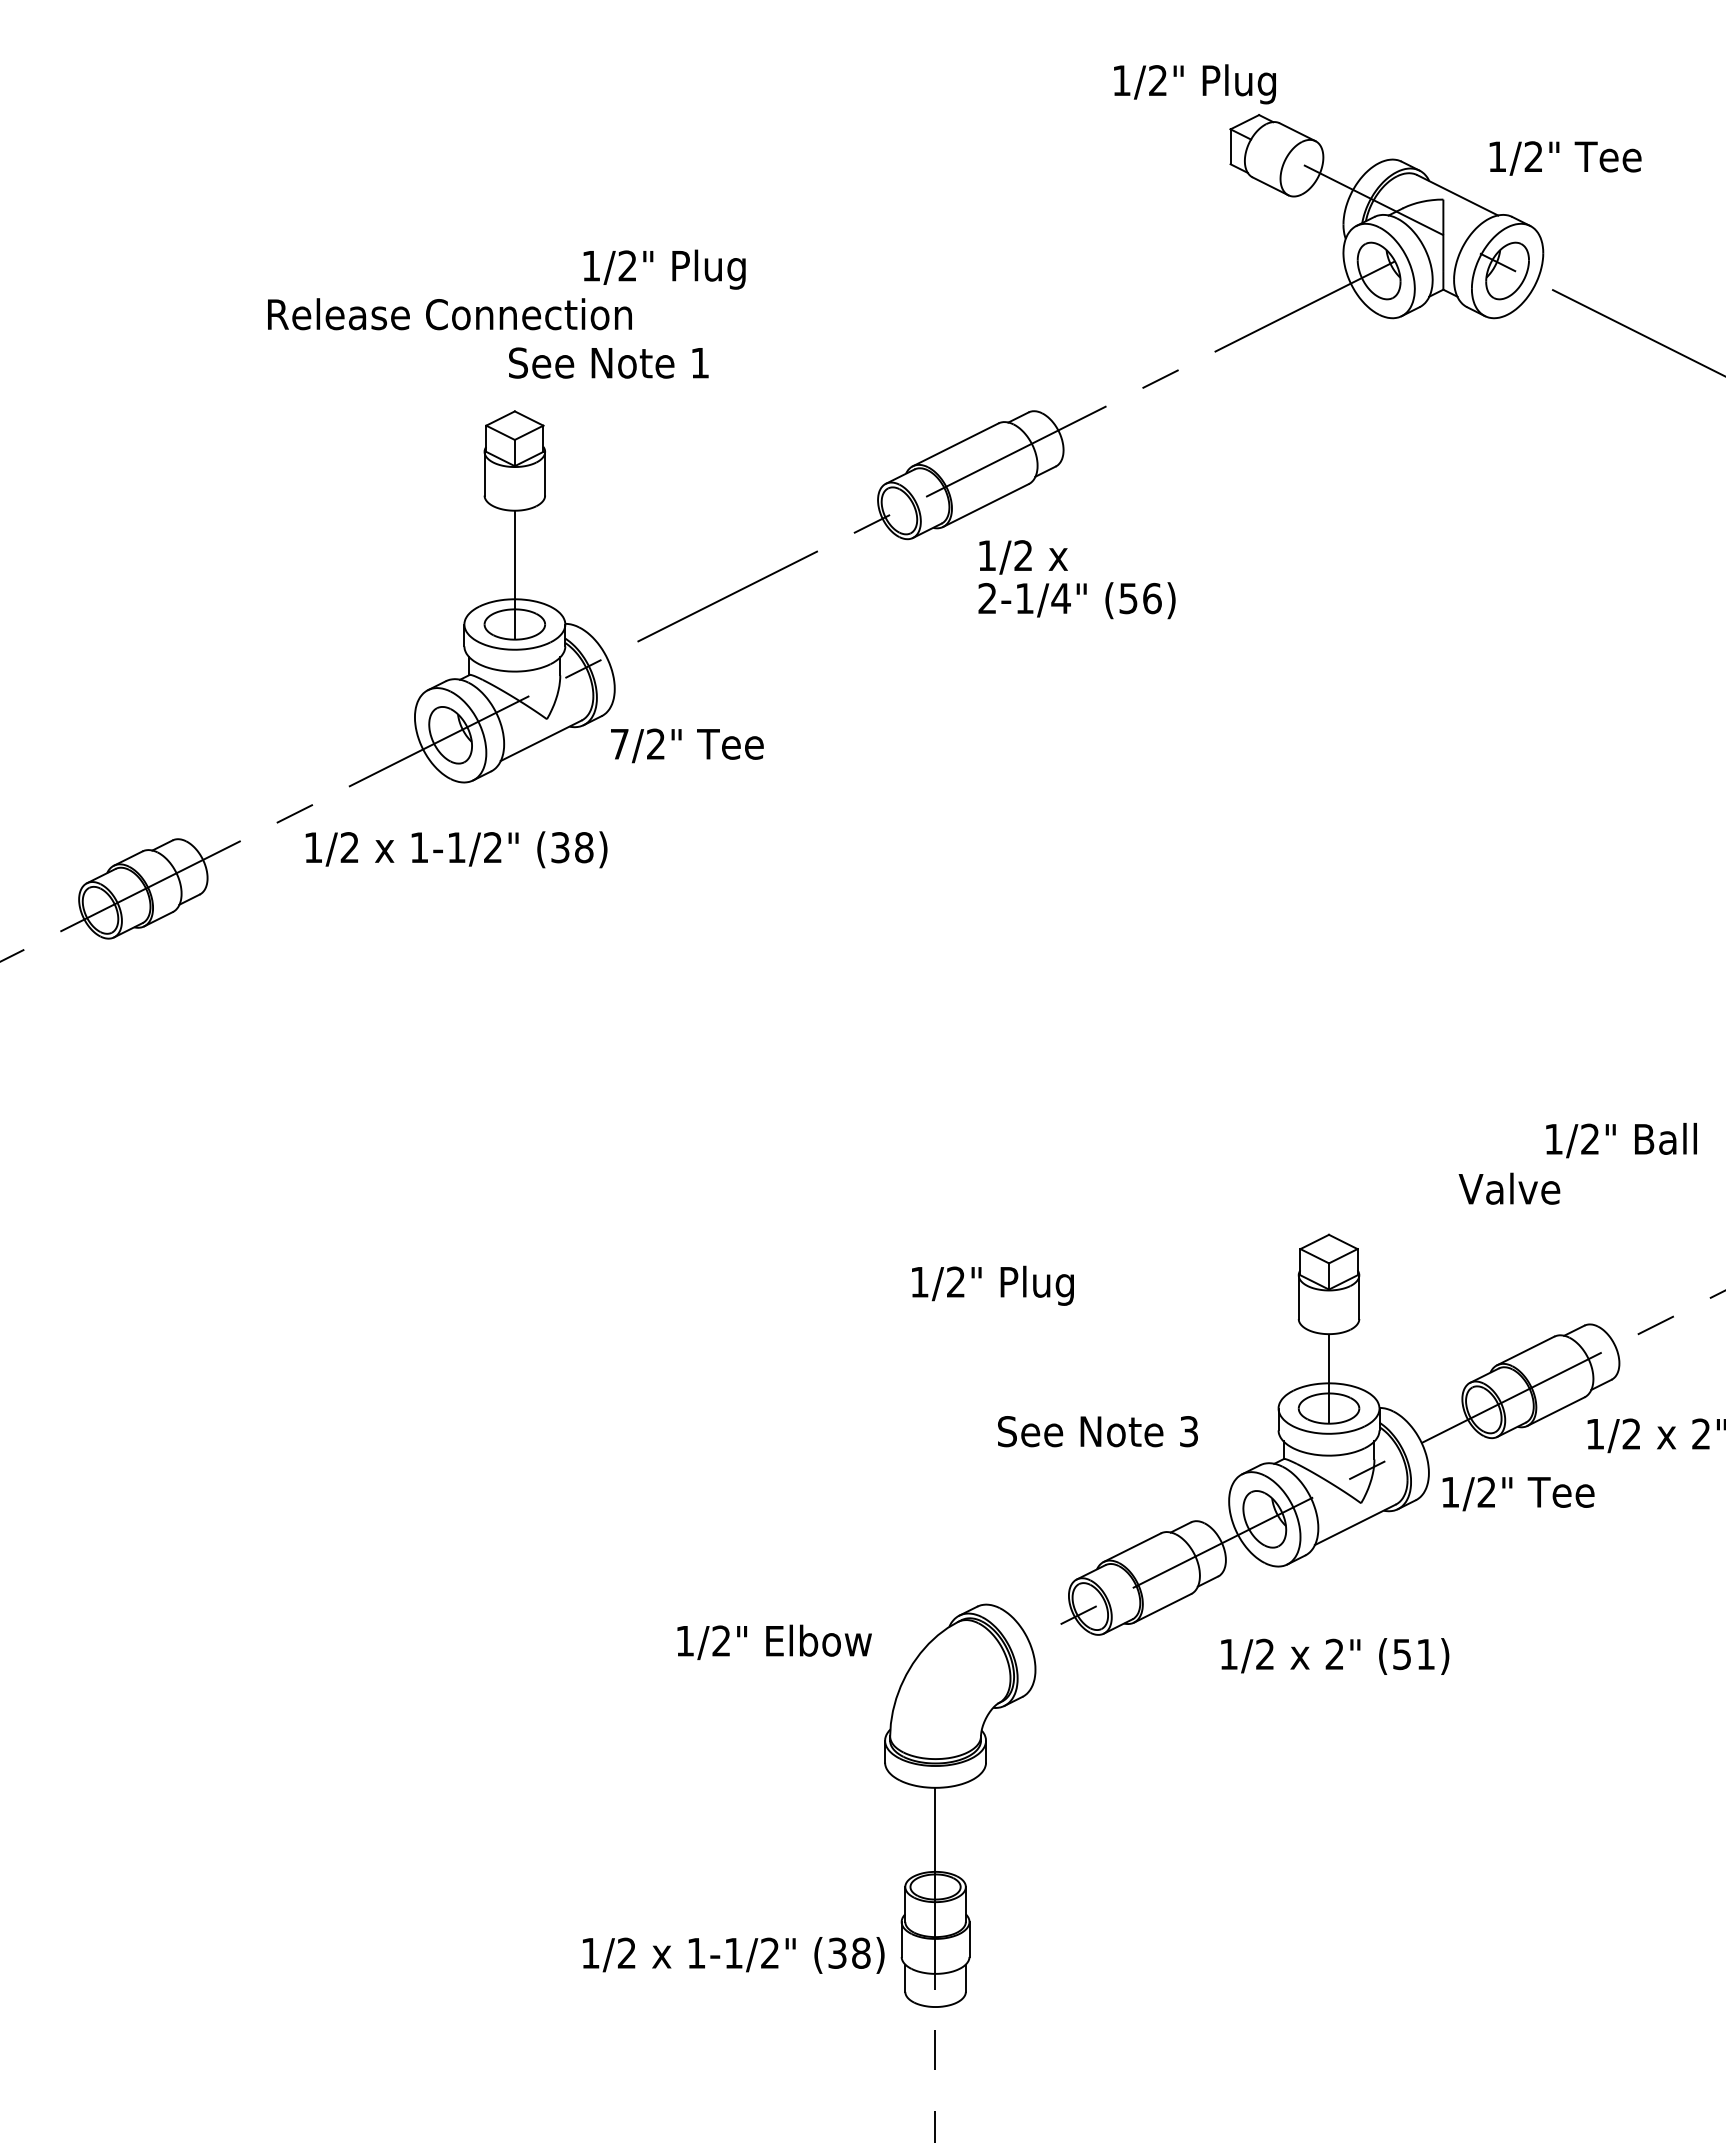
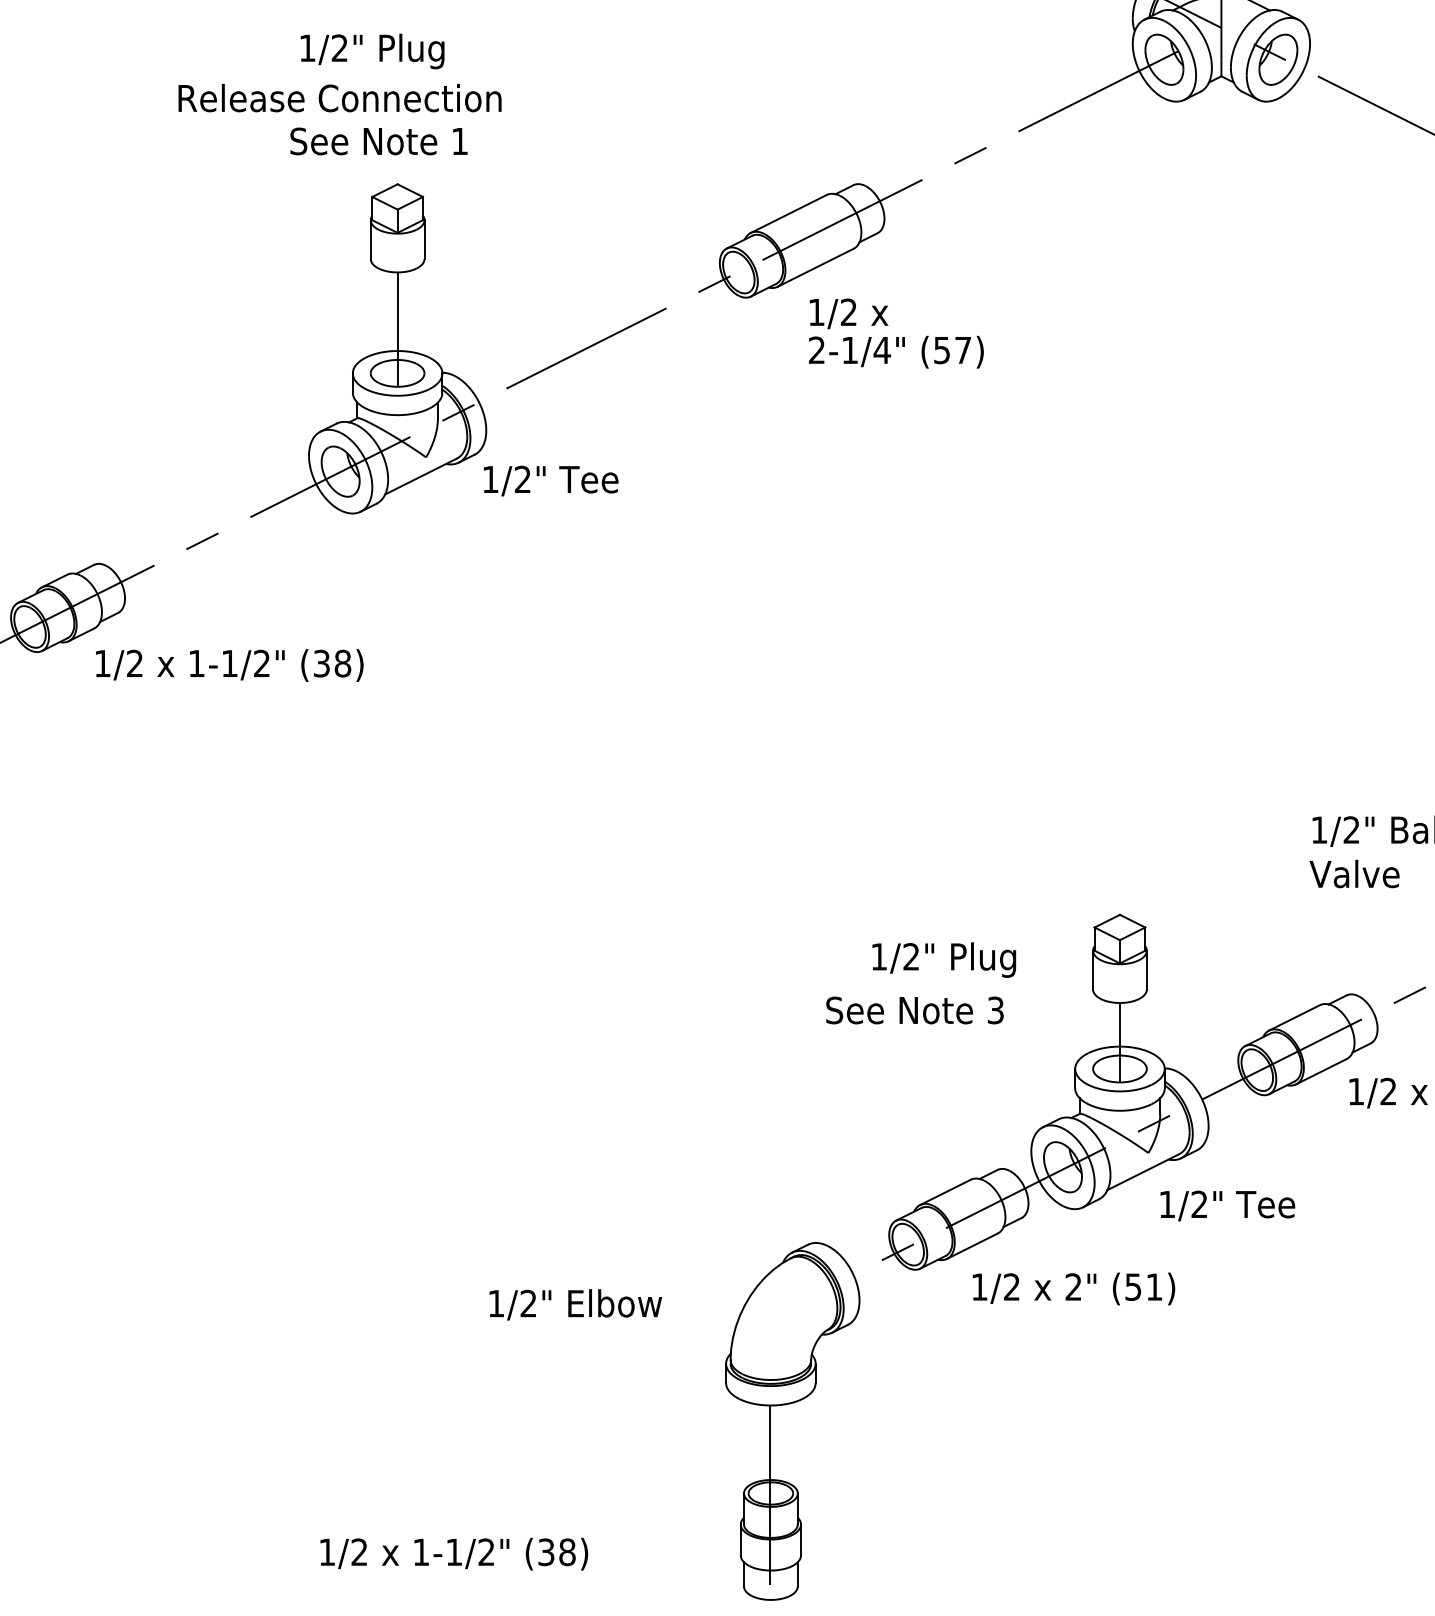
text: (664, 269) -> (372, 51), moved
text: (608, 362) -> (378, 140), moved
text: (1152, 598) -> (963, 350), (56) -> (57)
text: (619, 744) -> (490, 479), 7/2" -> 1/2"
text: (456, 849) -> (229, 665), moved
text: (1509, 1188) -> (1354, 873), moved
text: (992, 1285) -> (943, 959), moved
text: (1097, 1431) -> (914, 1010), moved
text: (1518, 1493) -> (1227, 1205), moved
text: (774, 1641) -> (575, 1304), moved
text: (1335, 1656) -> (1074, 1288), moved
text: (733, 1955) -> (454, 1554), moved

